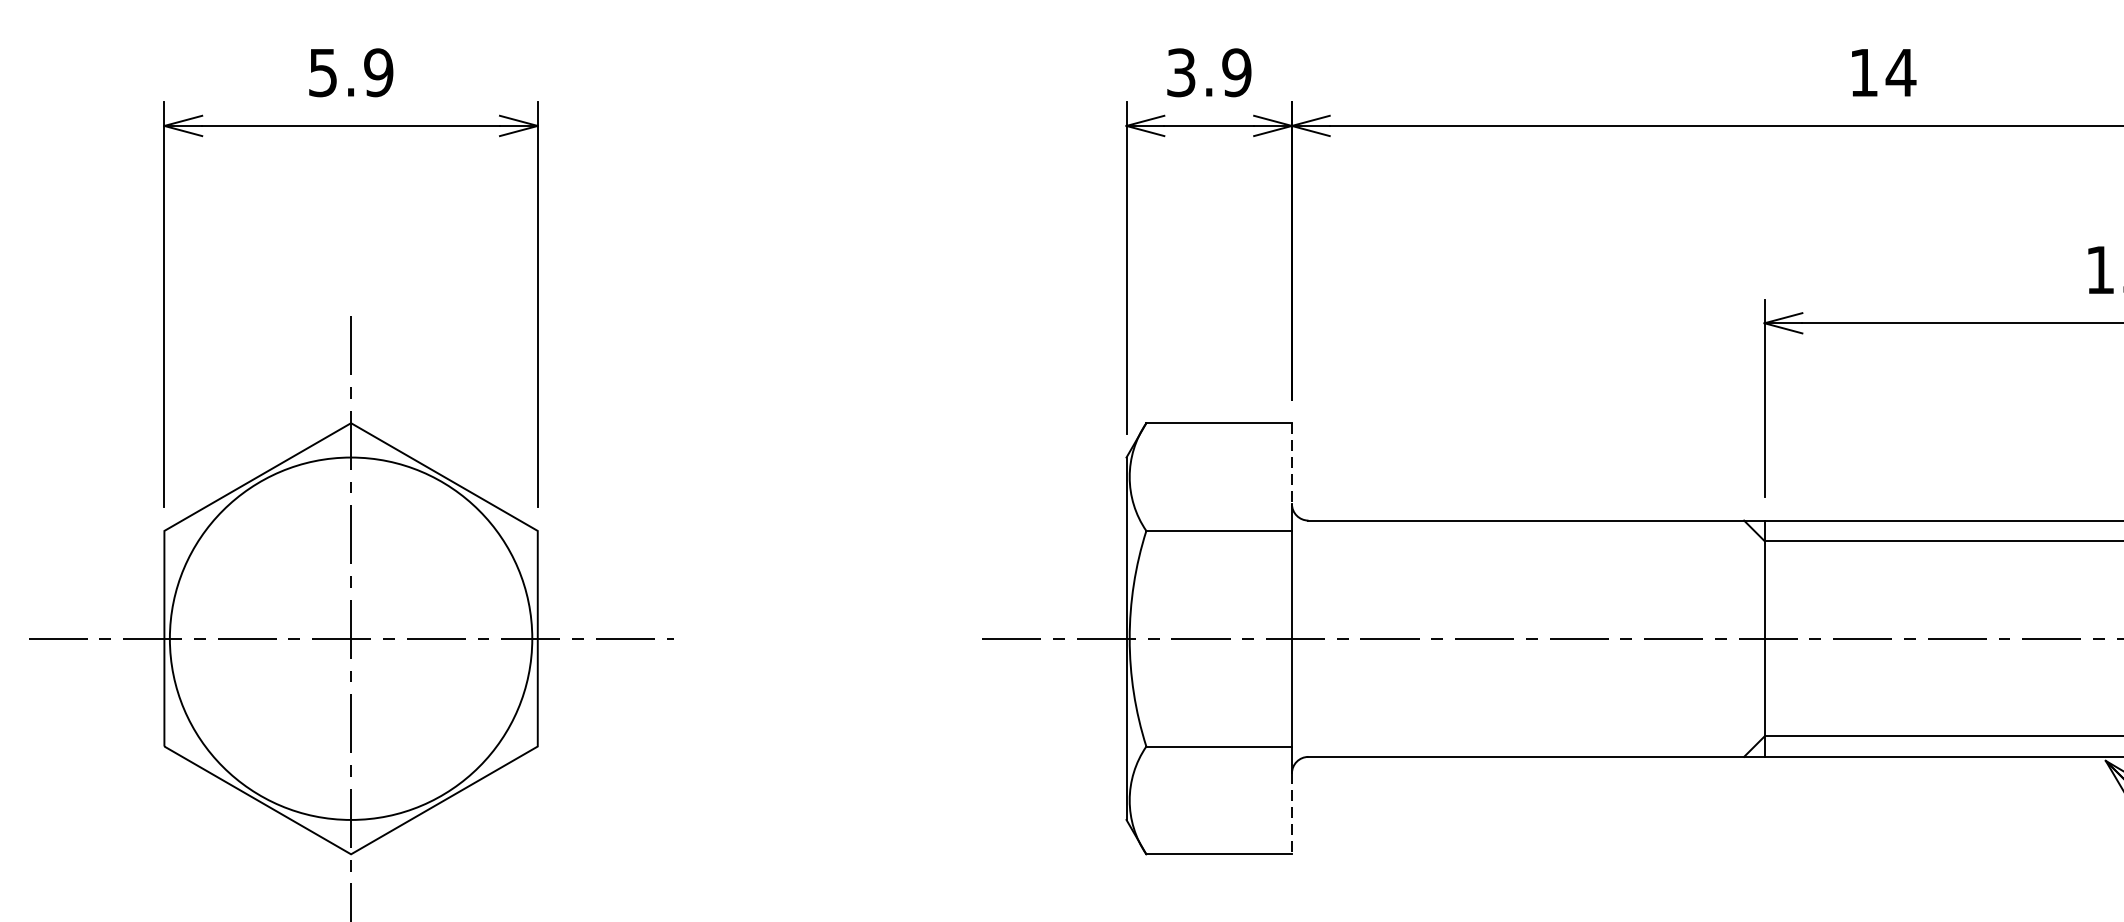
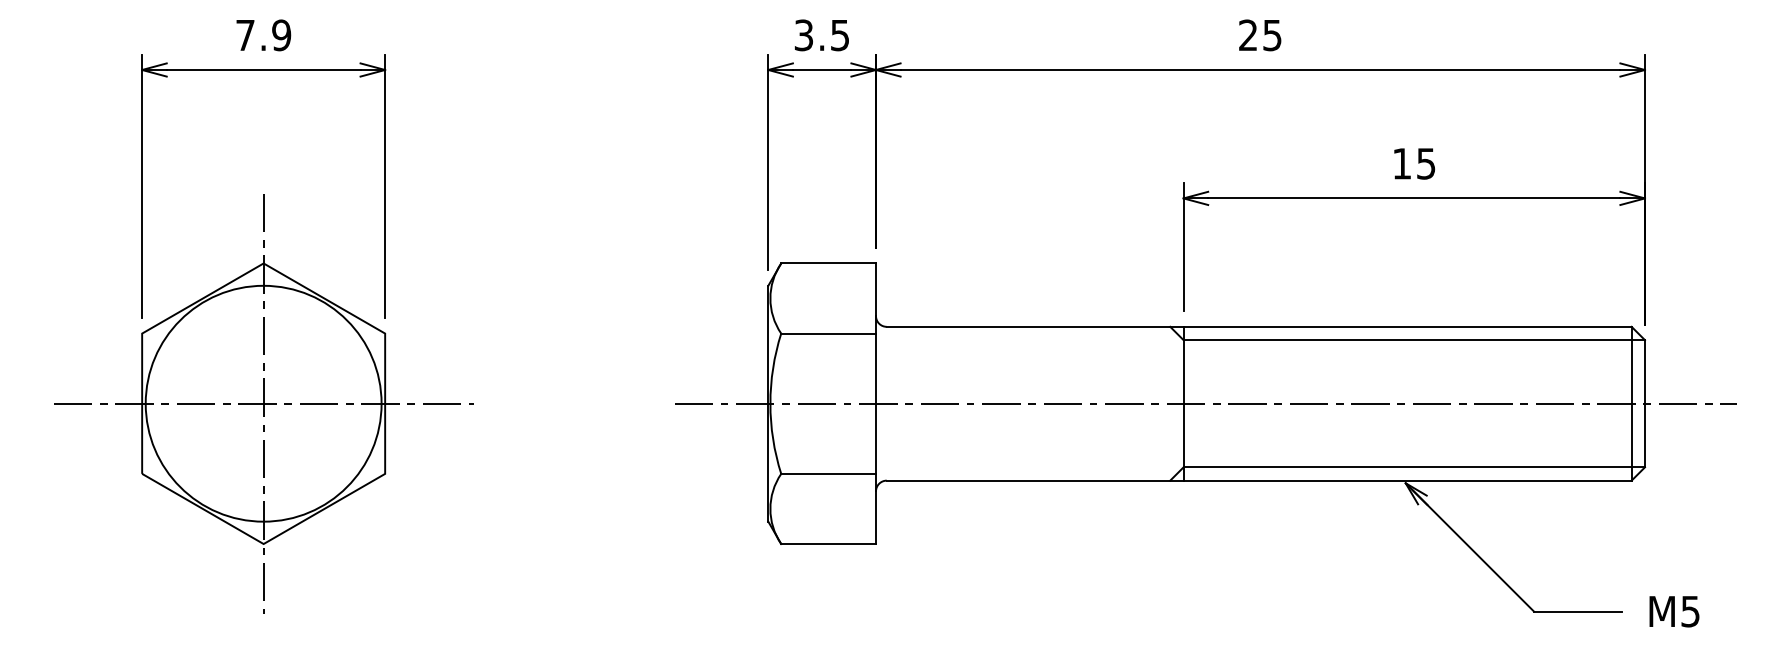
text: (323, 72) -> (245, 35), 5.9 -> 7.9
text: (1235, 72) -> (839, 35), 3.9 -> 3.5
text: (1882, 72) -> (1260, 35), 14 -> 25
line: (1291, 464) -> (875, 290), dashed -> solid
line: (1291, 815) -> (875, 518), dashed -> solid

